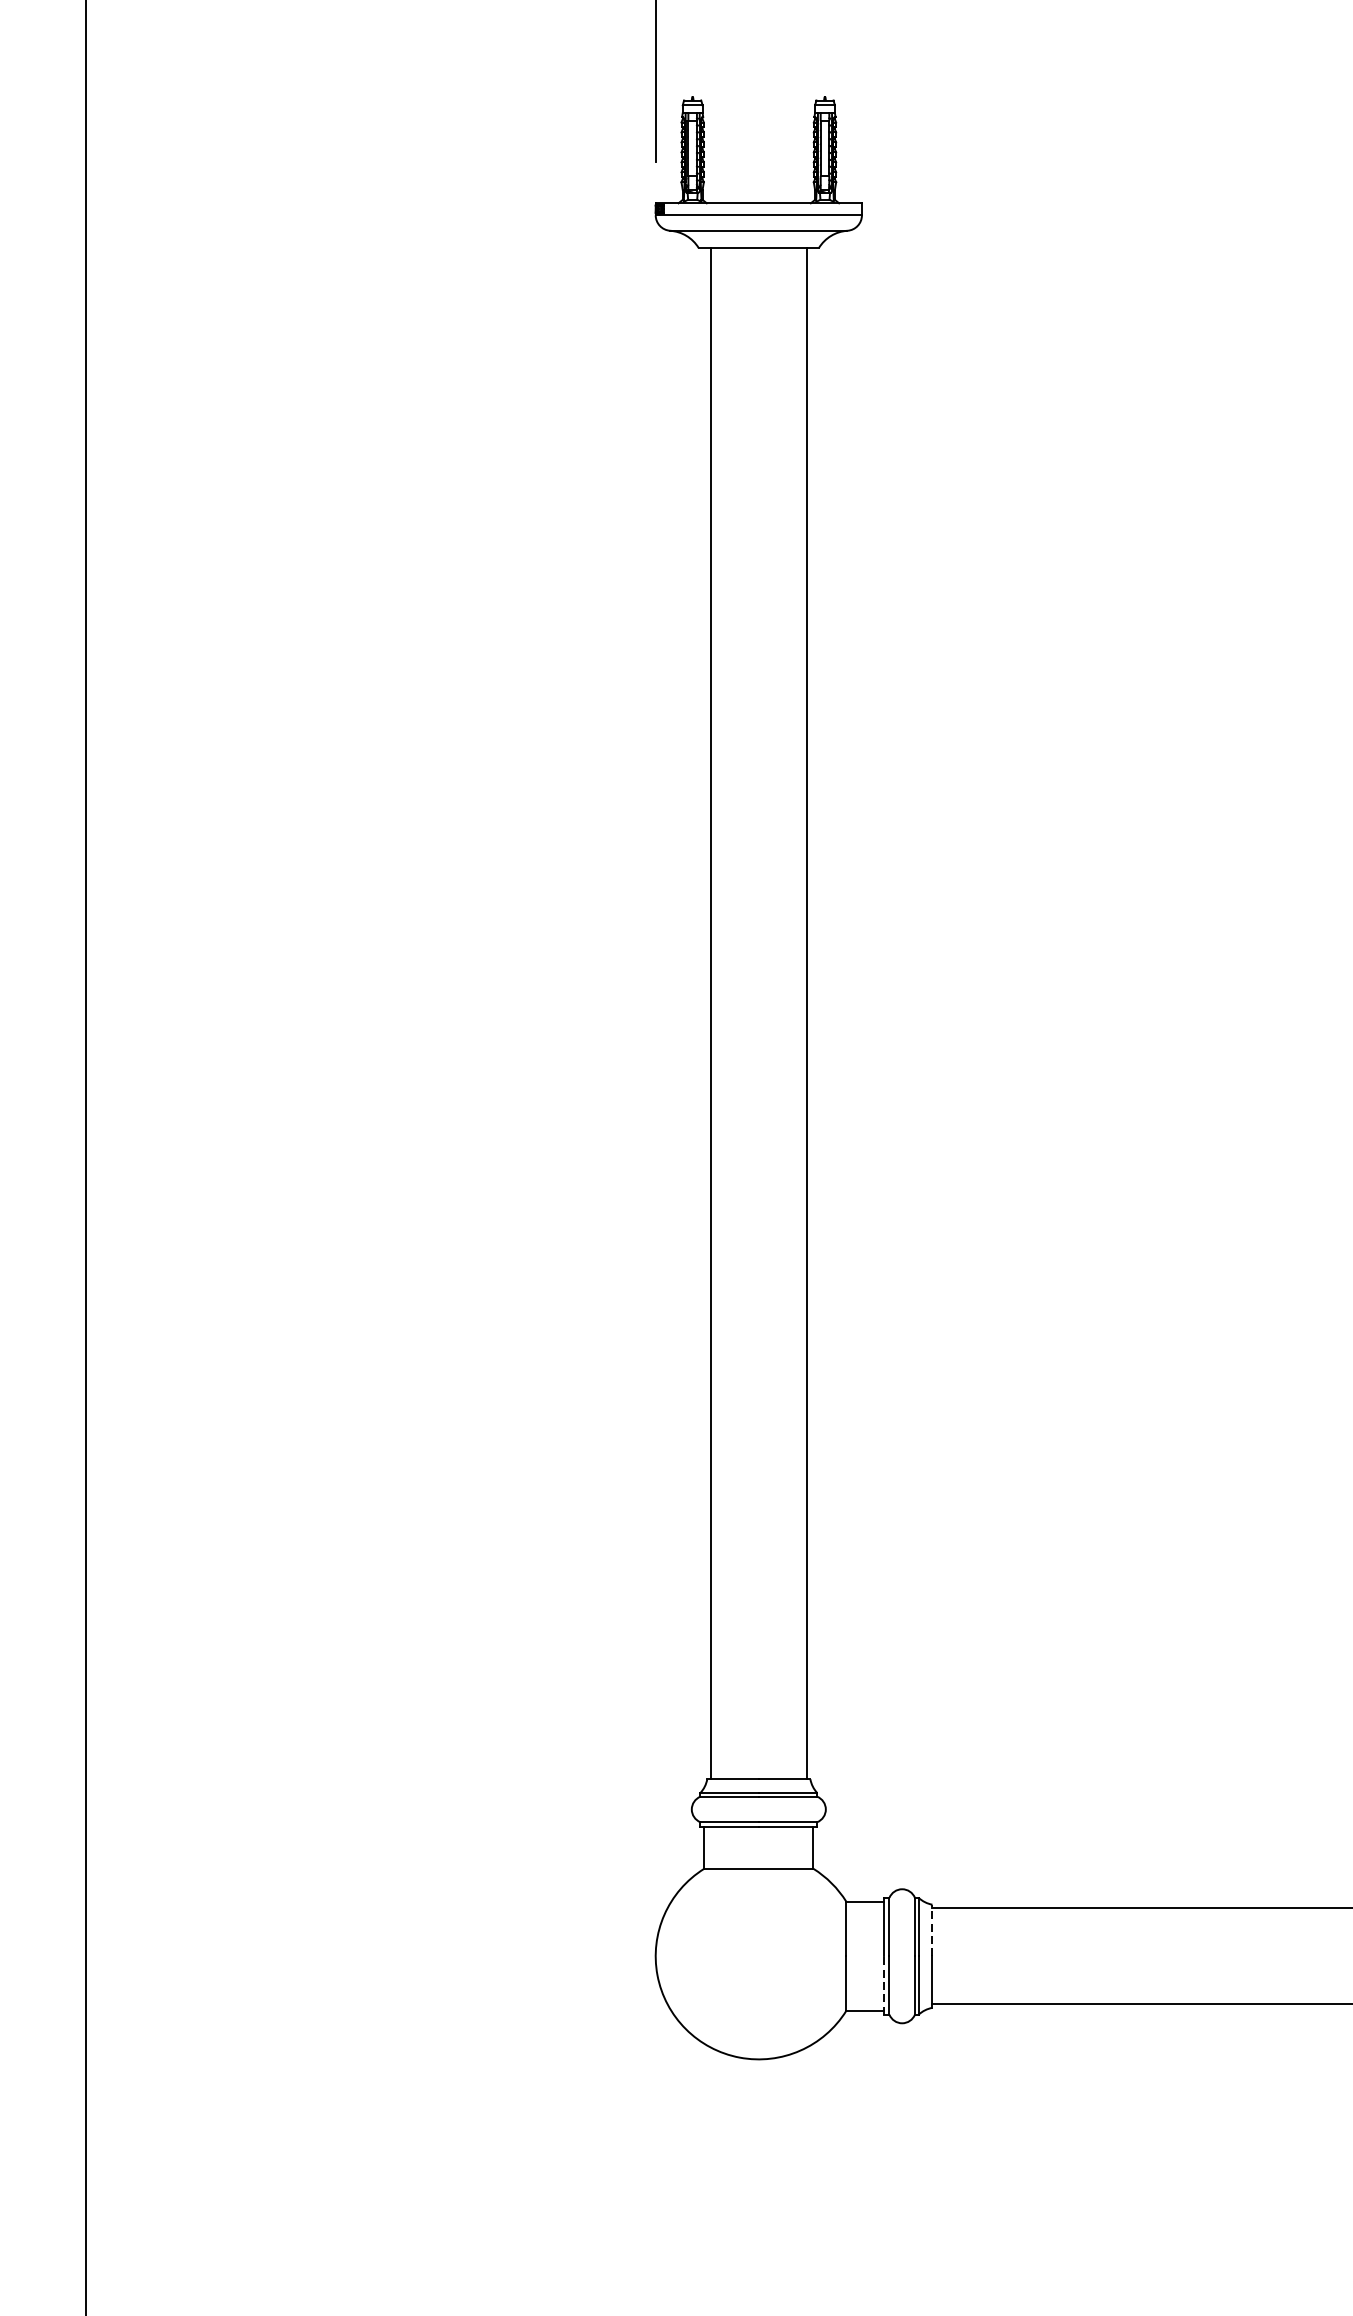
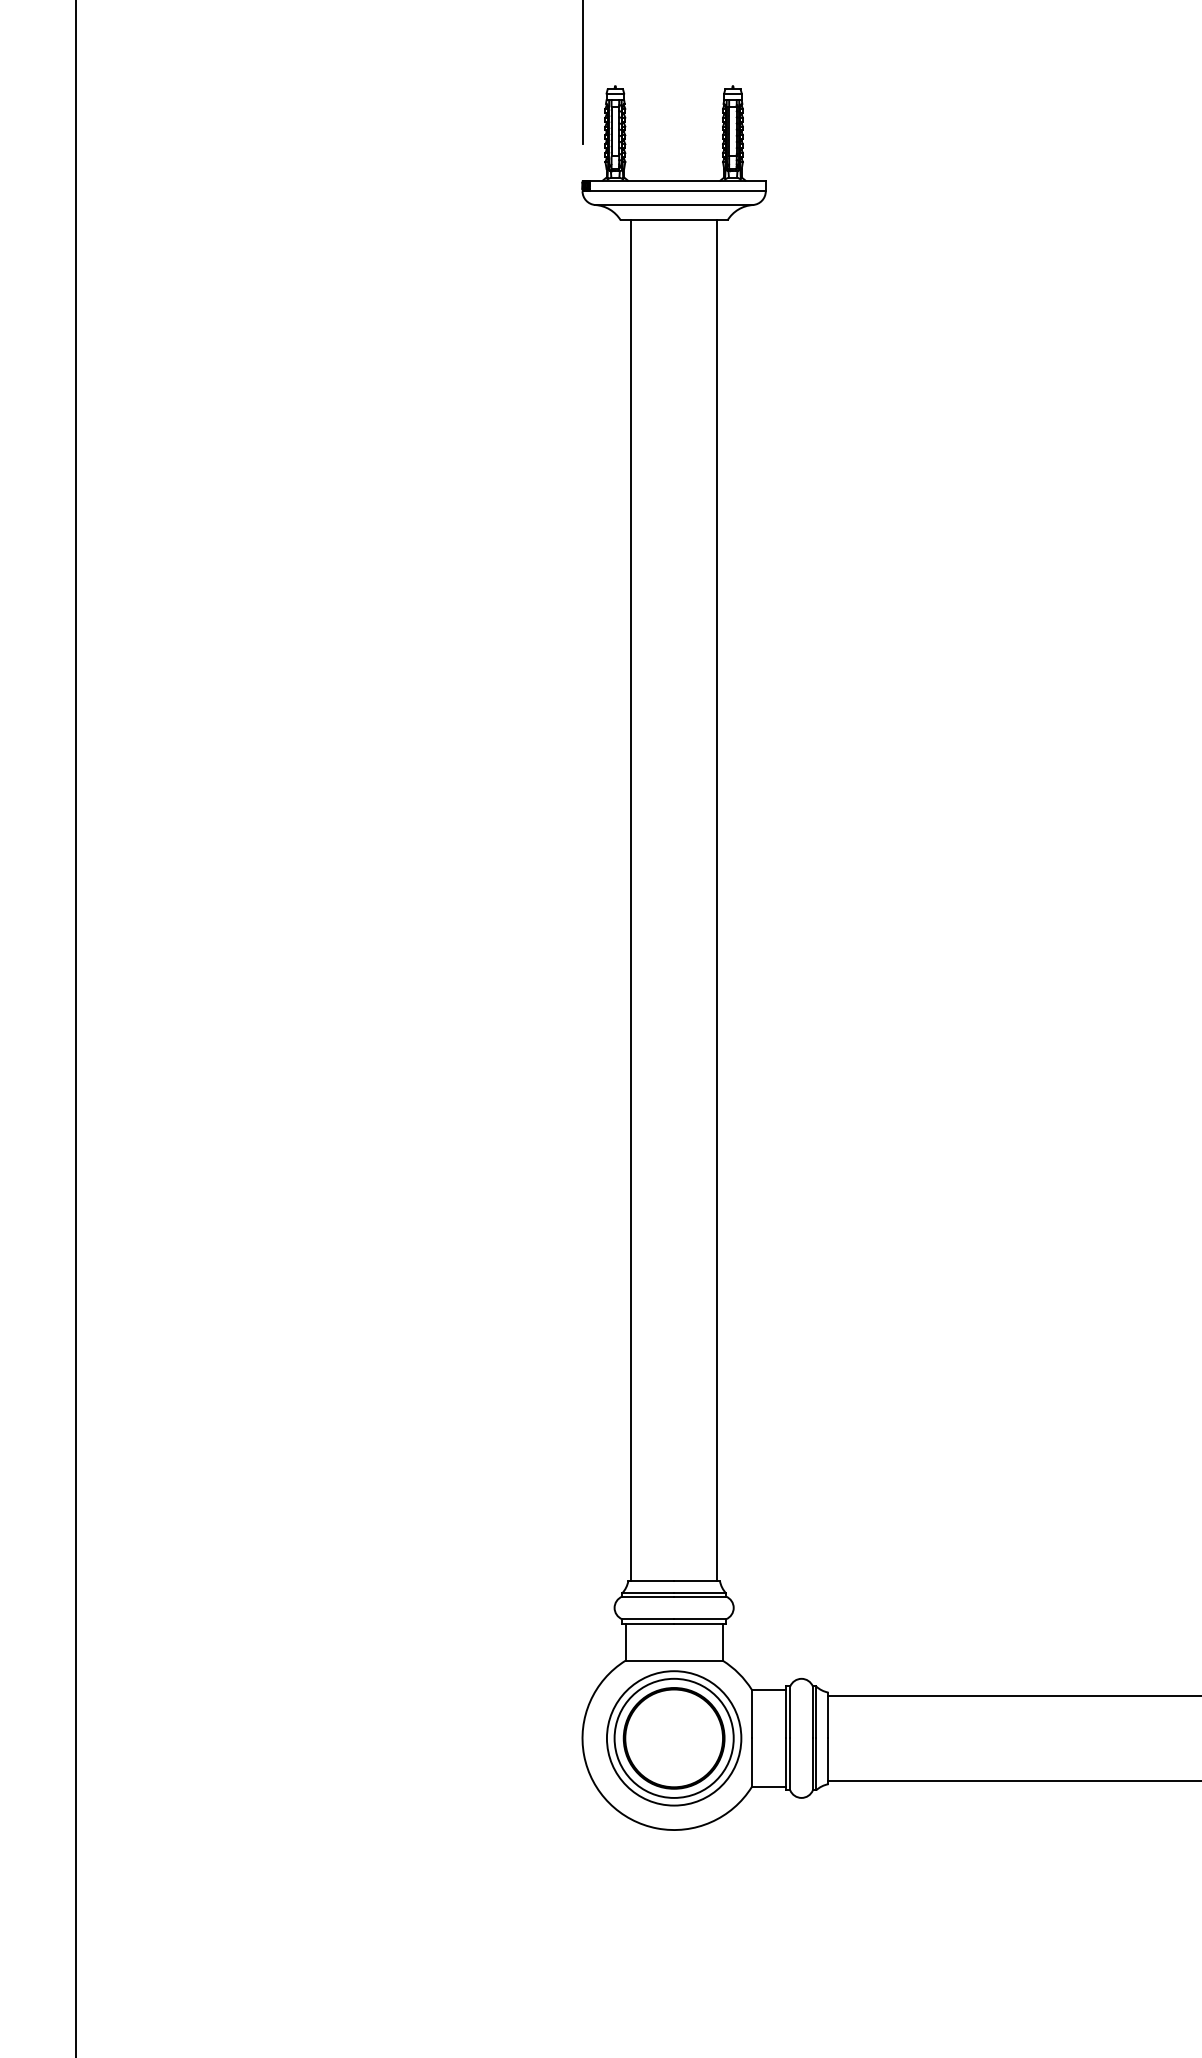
line: (932, 1930) -> (828, 1715), dashed -> solid
part: (759, 1956) -> (674, 1738), added
line: (884, 1985) -> (785, 1764), dashed -> solid

